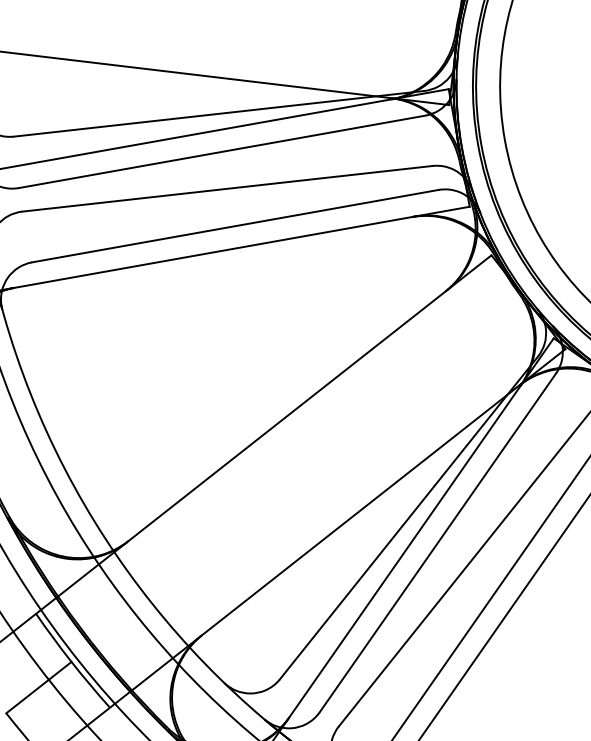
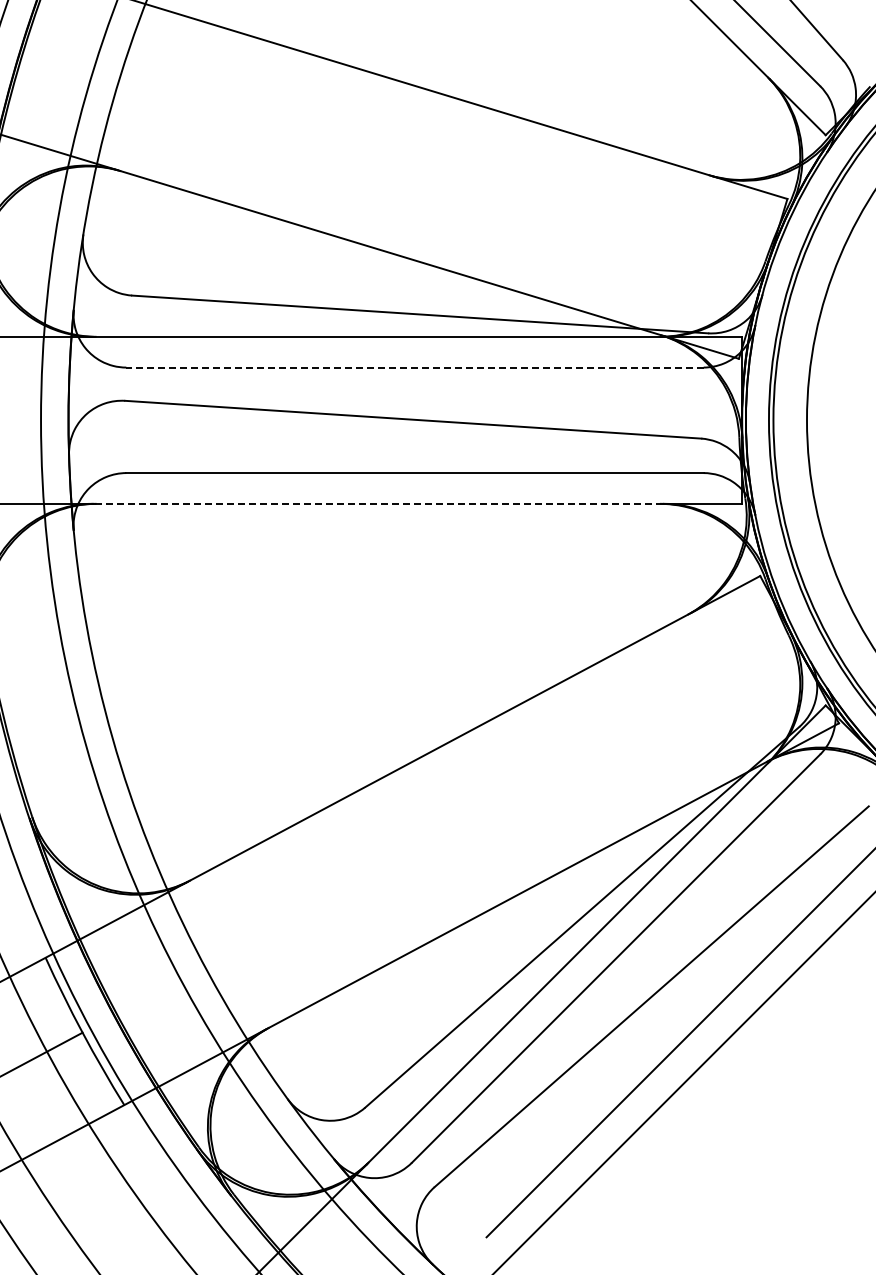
line: (222, 151) -> (415, 367), solid -> dashed
line: (213, 252) -> (378, 503), solid -> dashed

